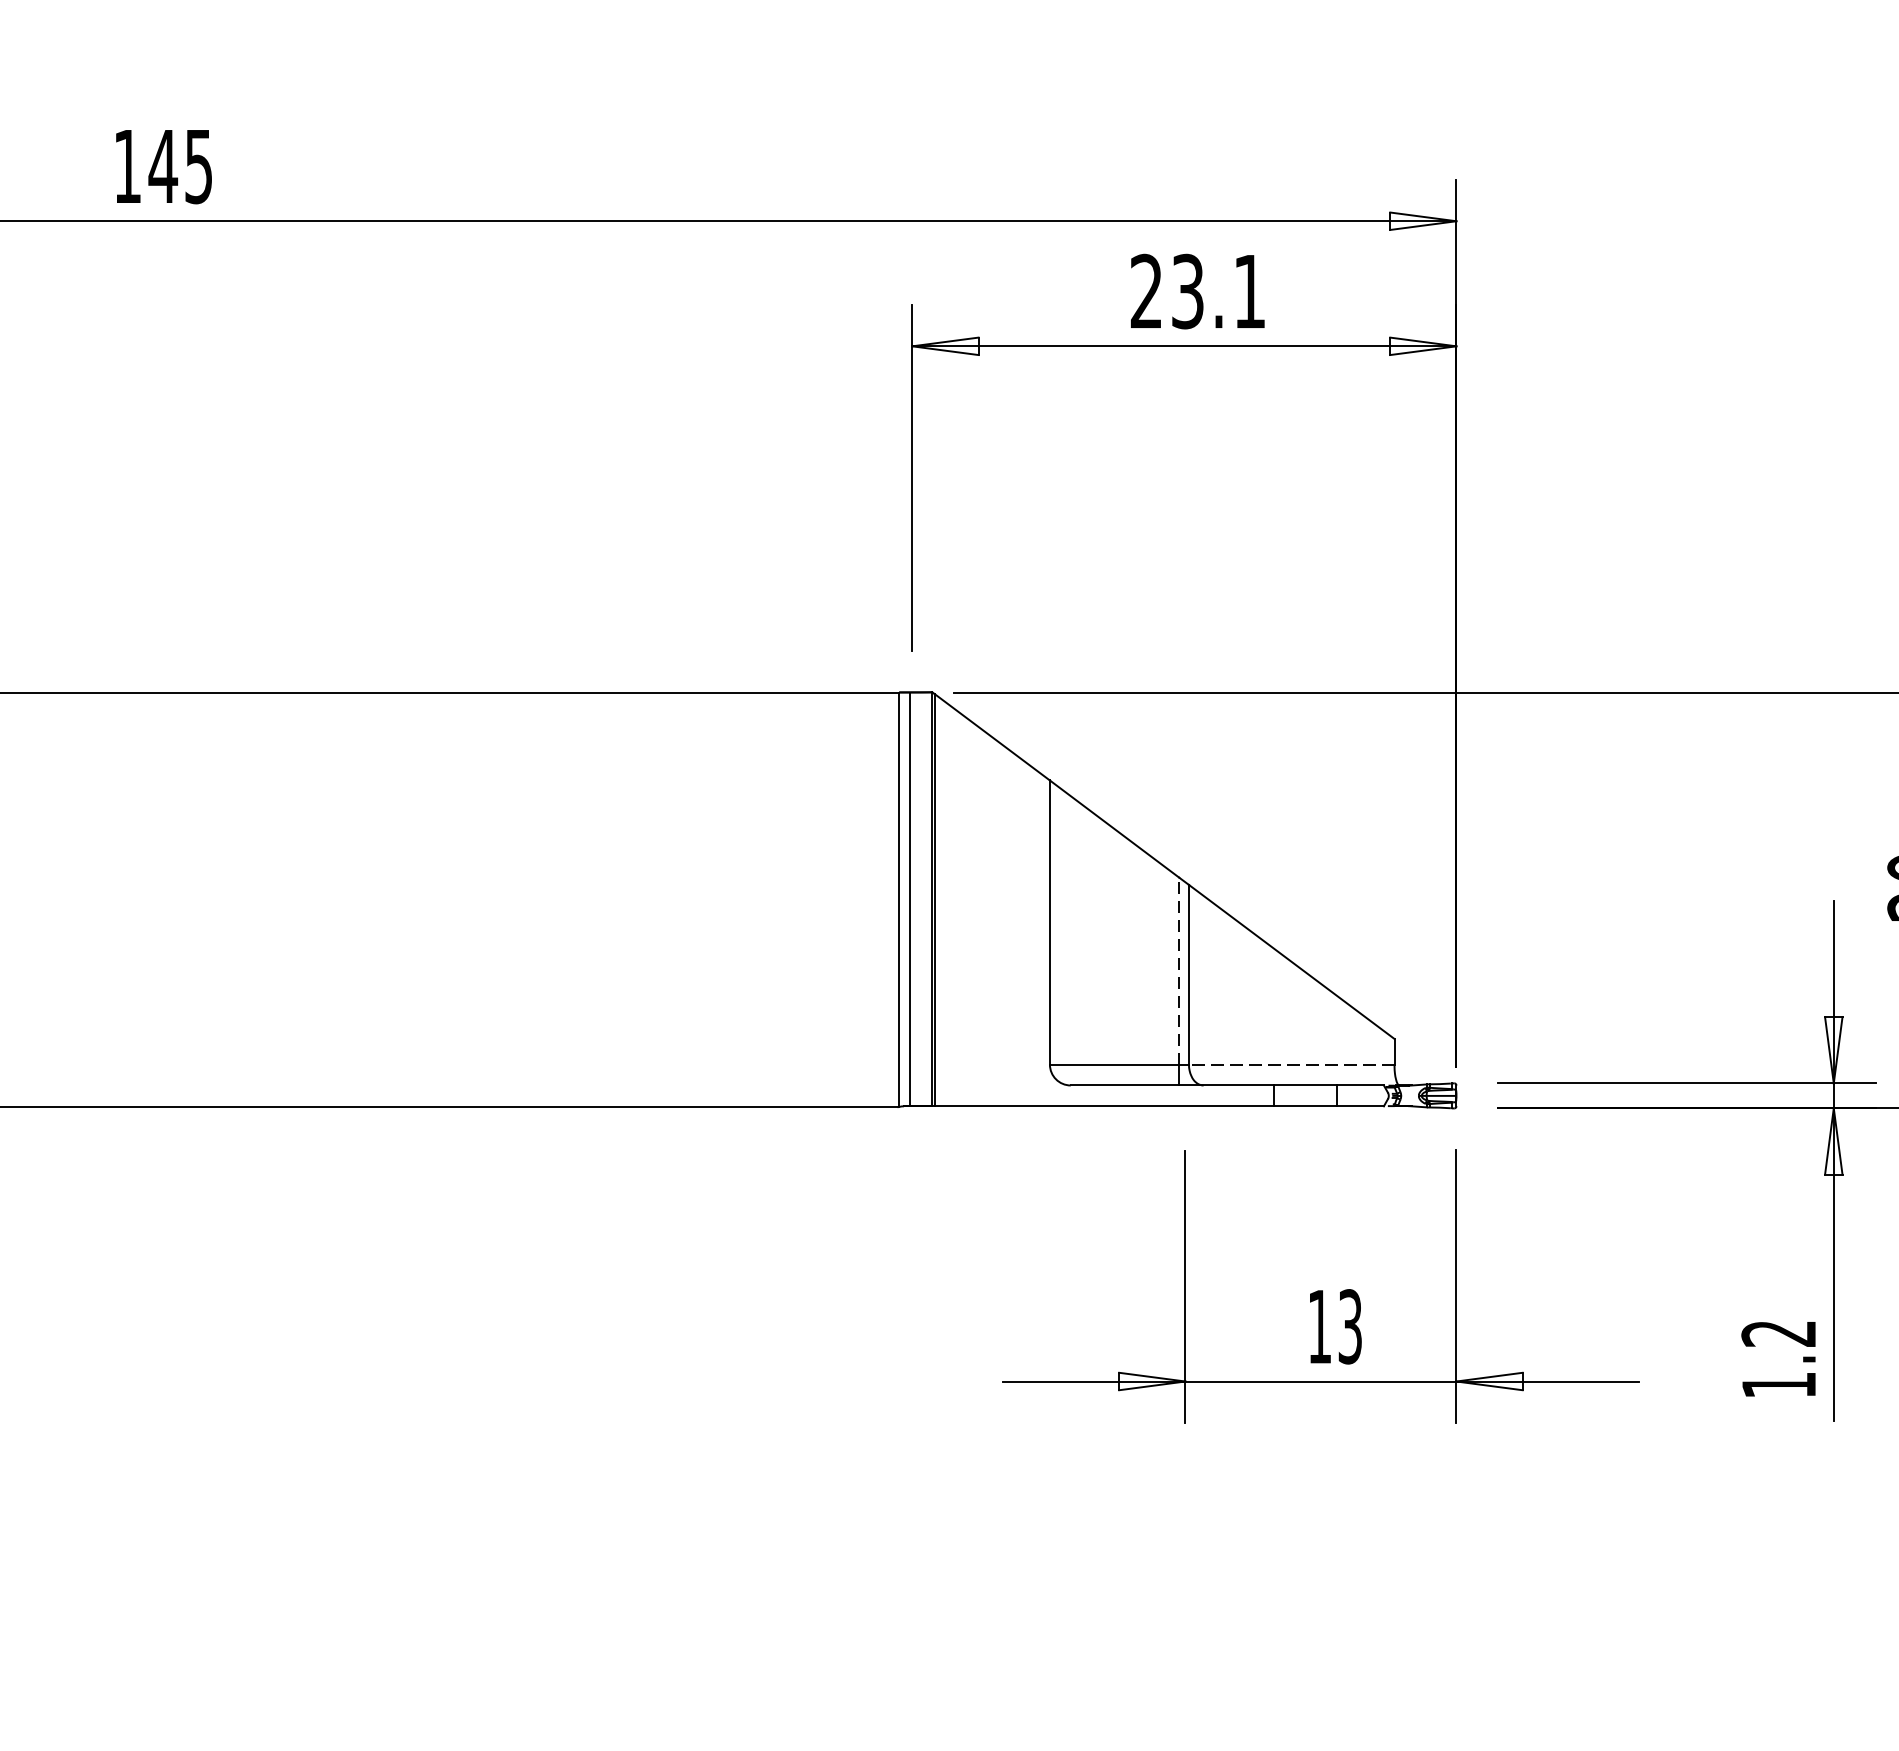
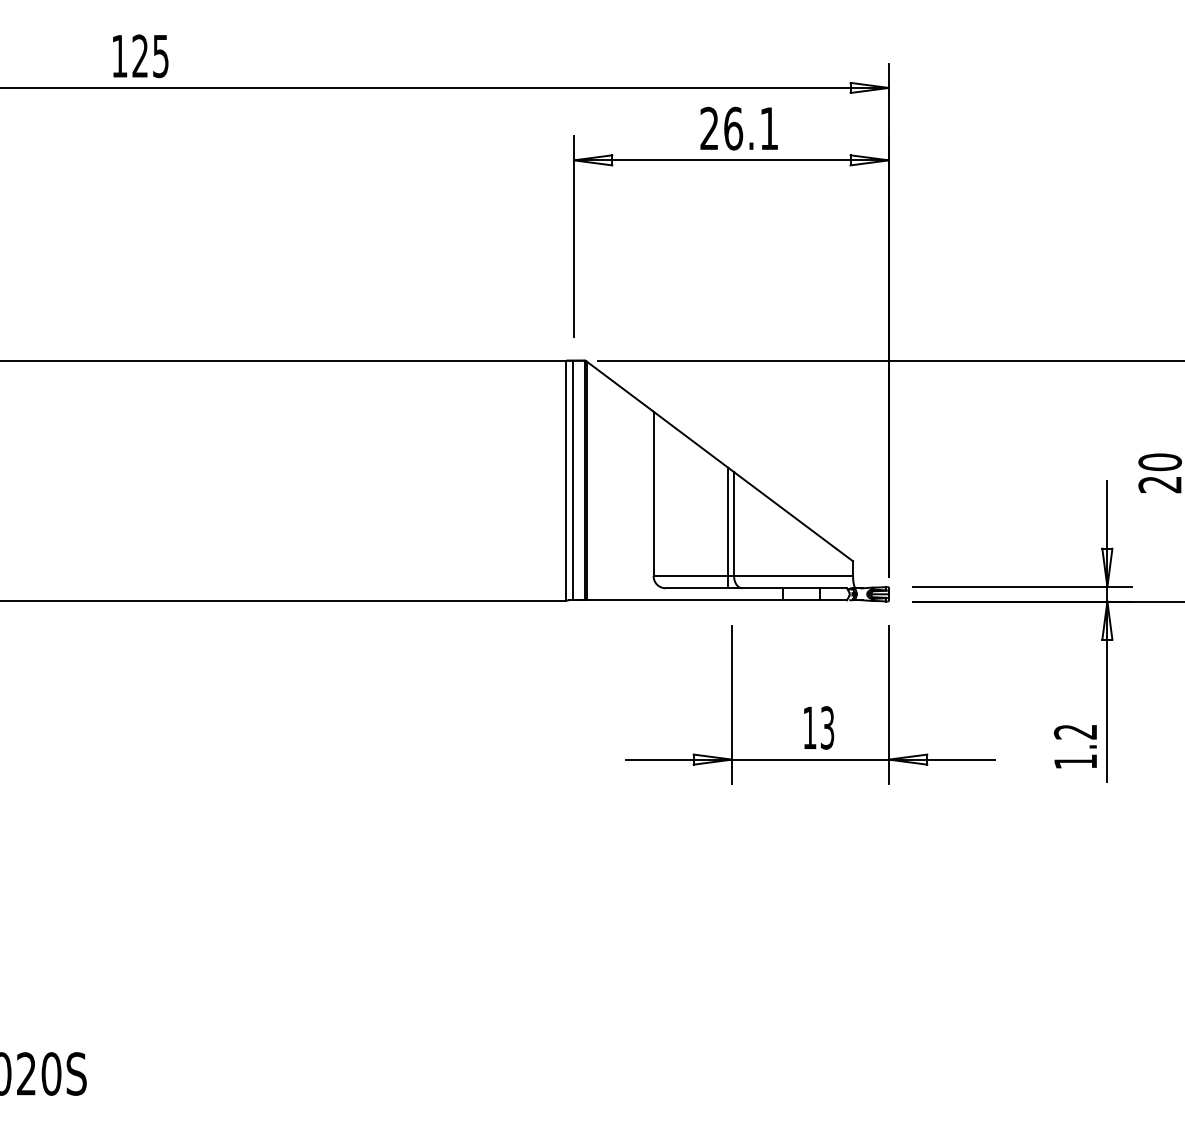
text: (161, 165) -> (139, 55), 145 -> 125
text: (1187, 291) -> (733, 128), 23.1 -> 26.1
line: (1179, 970) -> (728, 521), dashed -> solid
line: (1291, 1065) -> (793, 576), dashed -> solid

